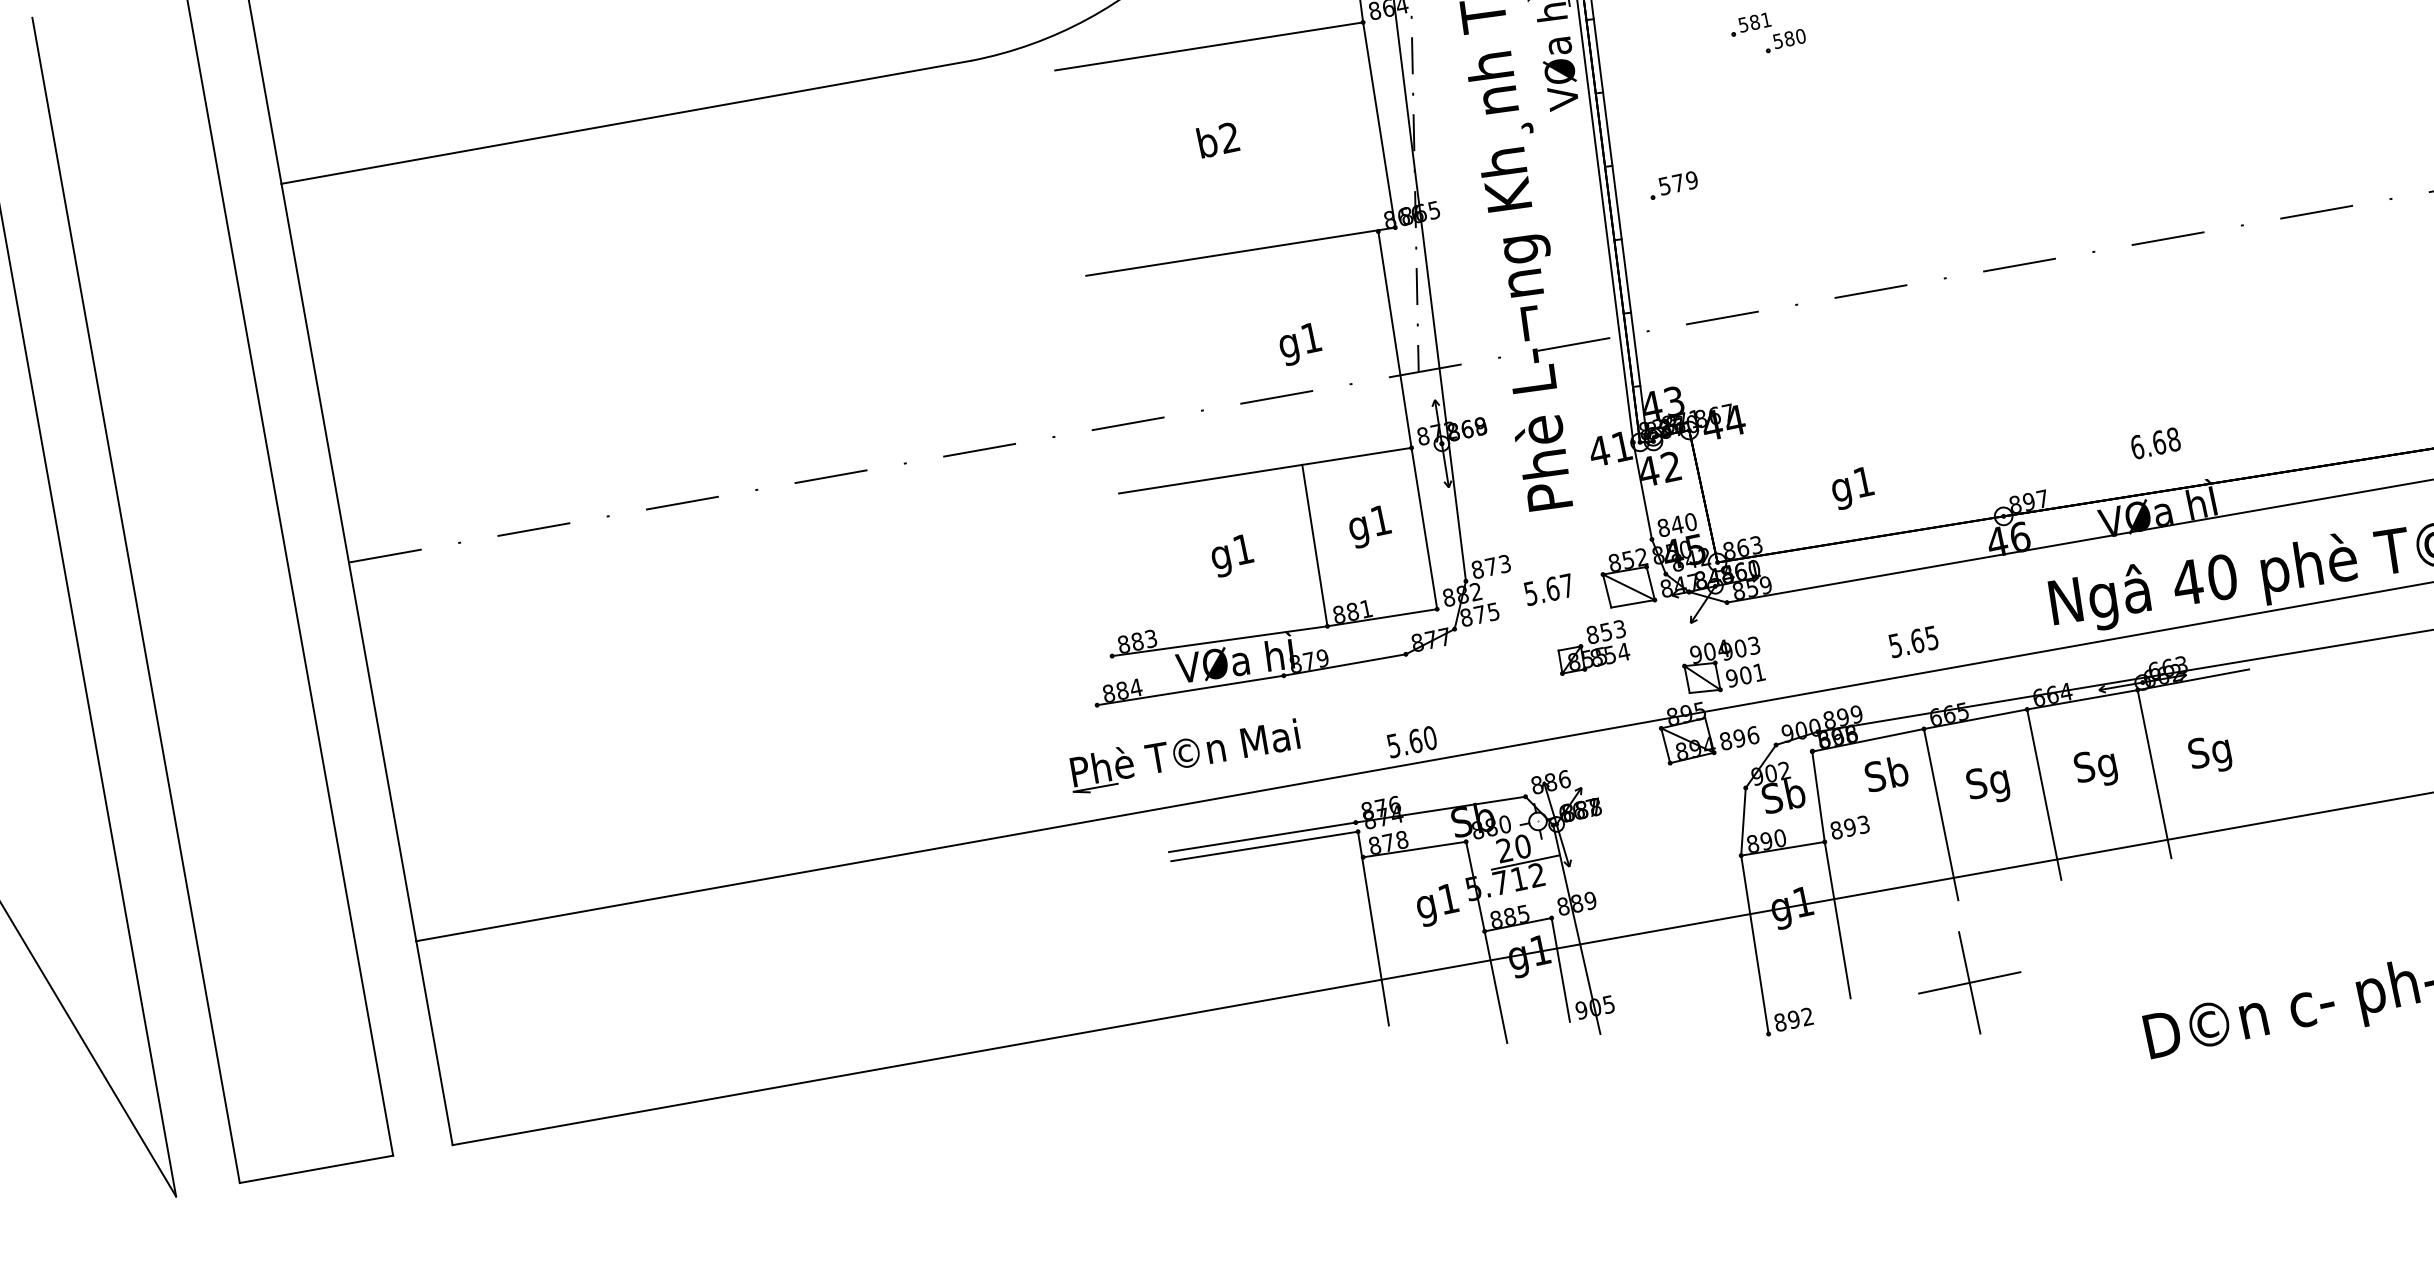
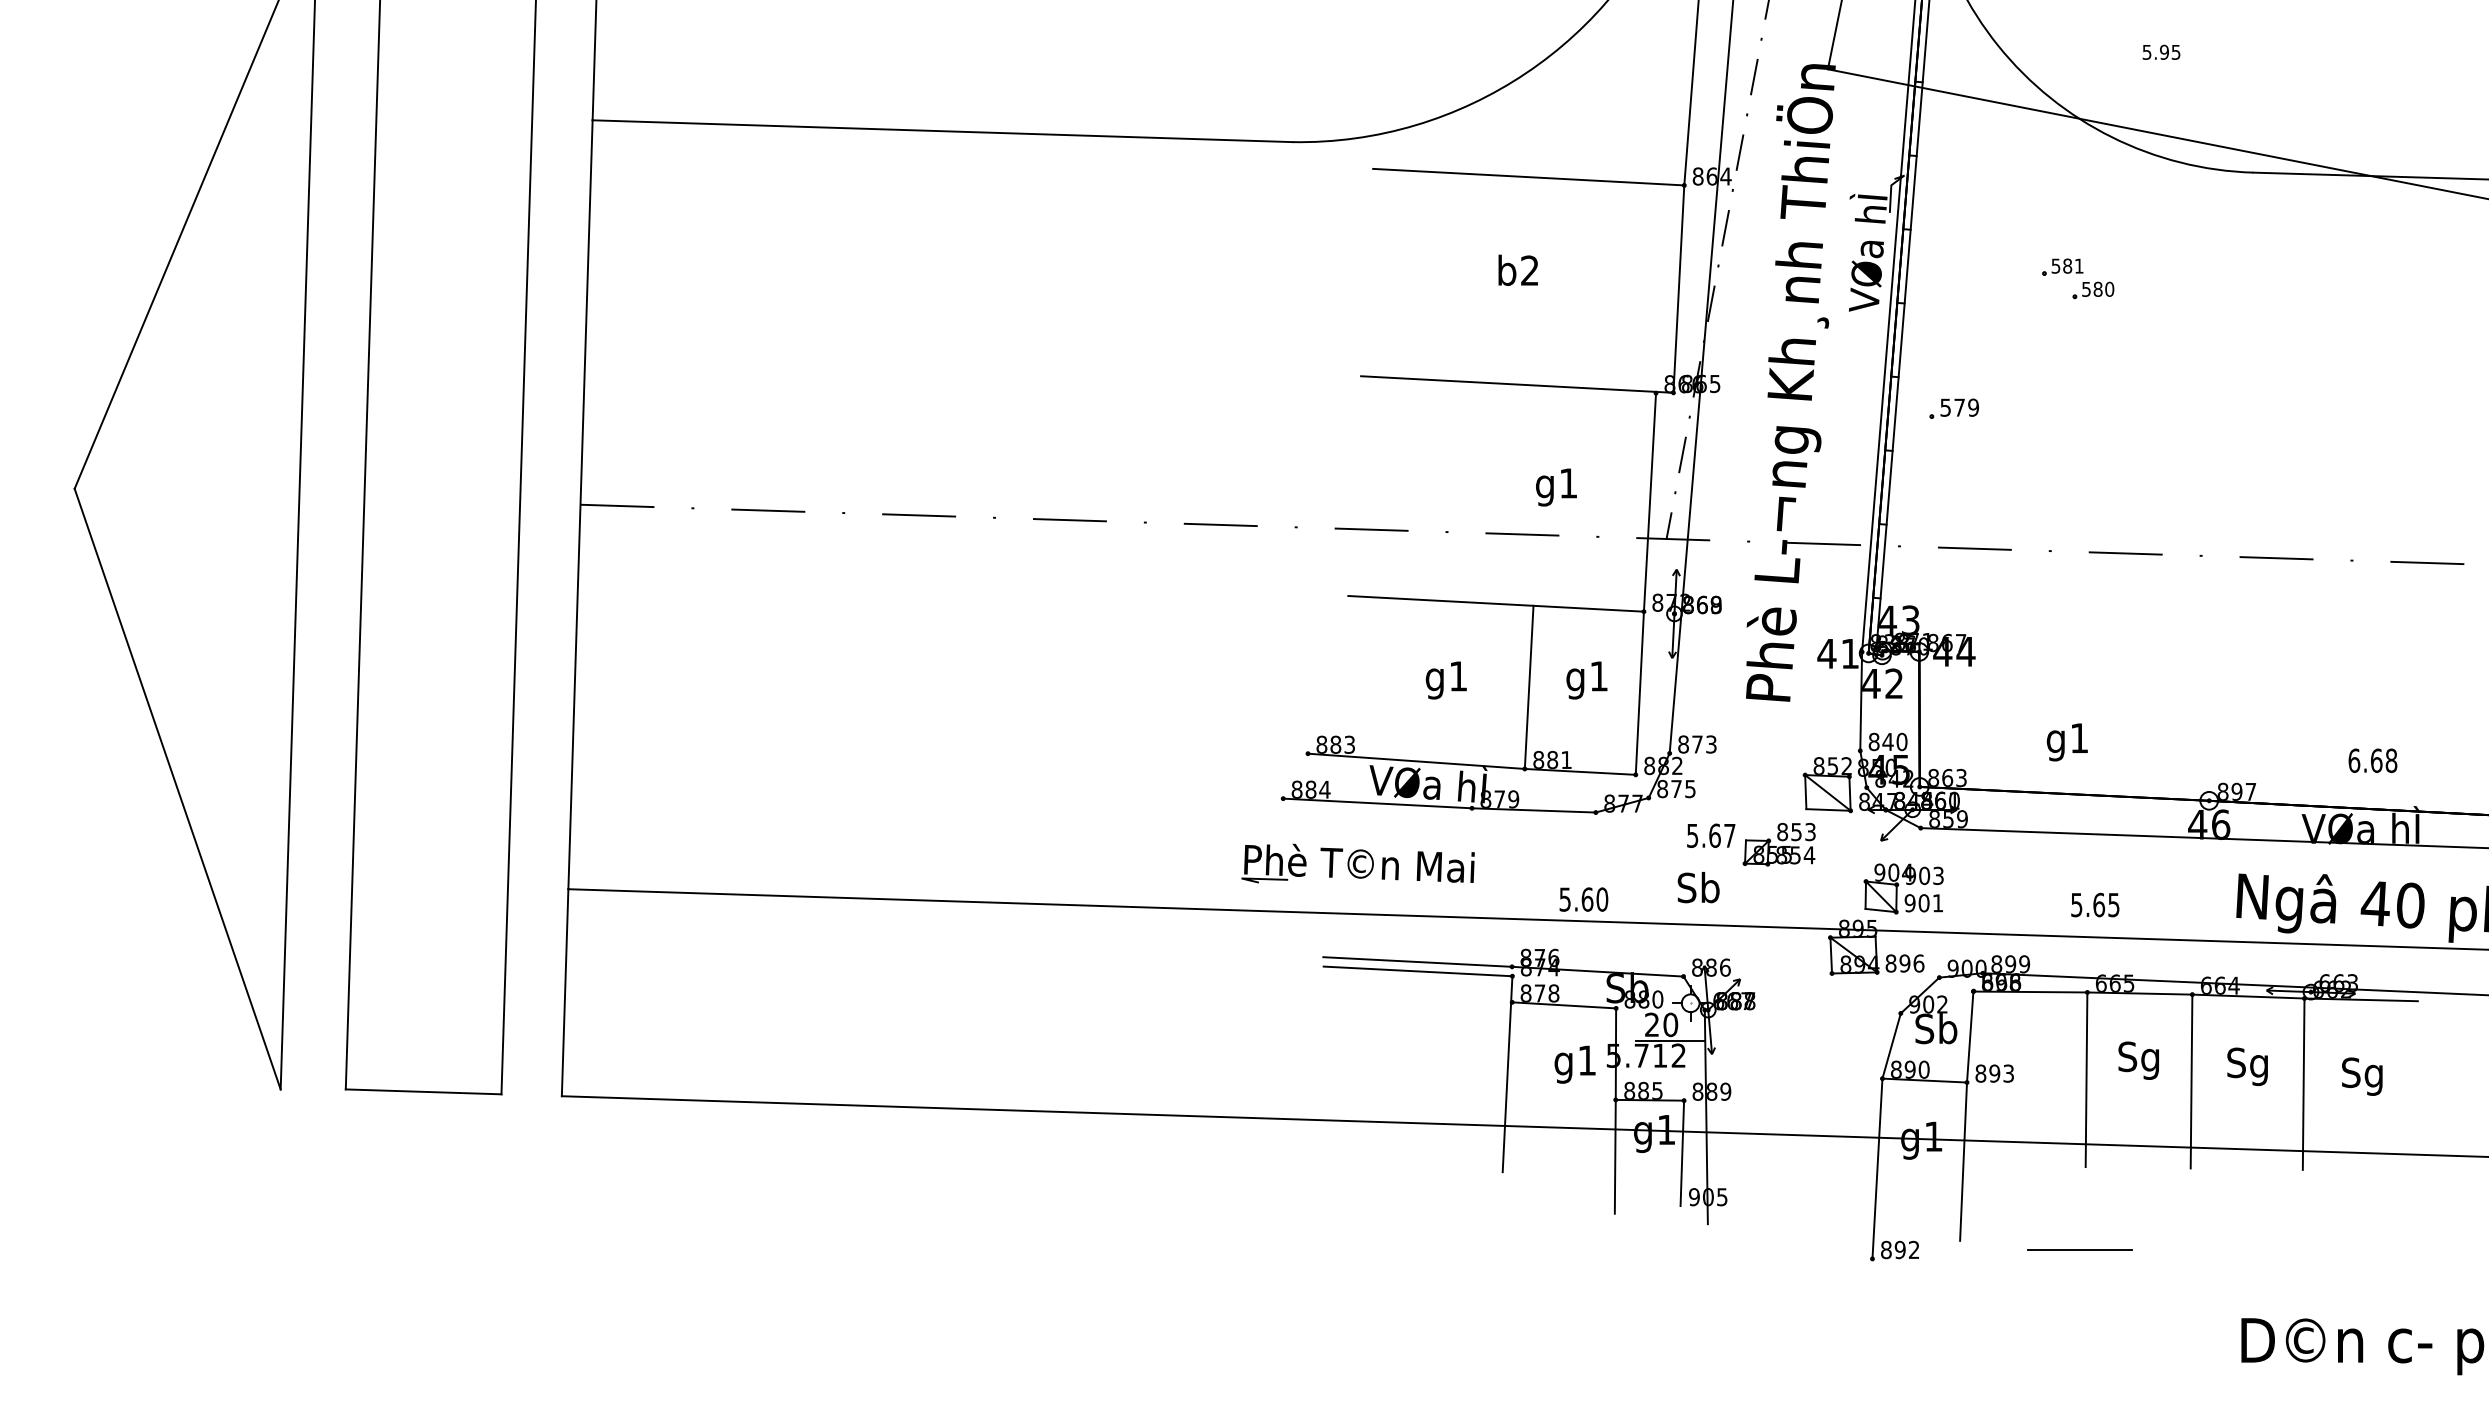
text: (1549, 589) -> (1711, 835), moved
text: (1886, 773) -> (1698, 887), moved
line: (1969, 983) -> (2079, 1250), removed

